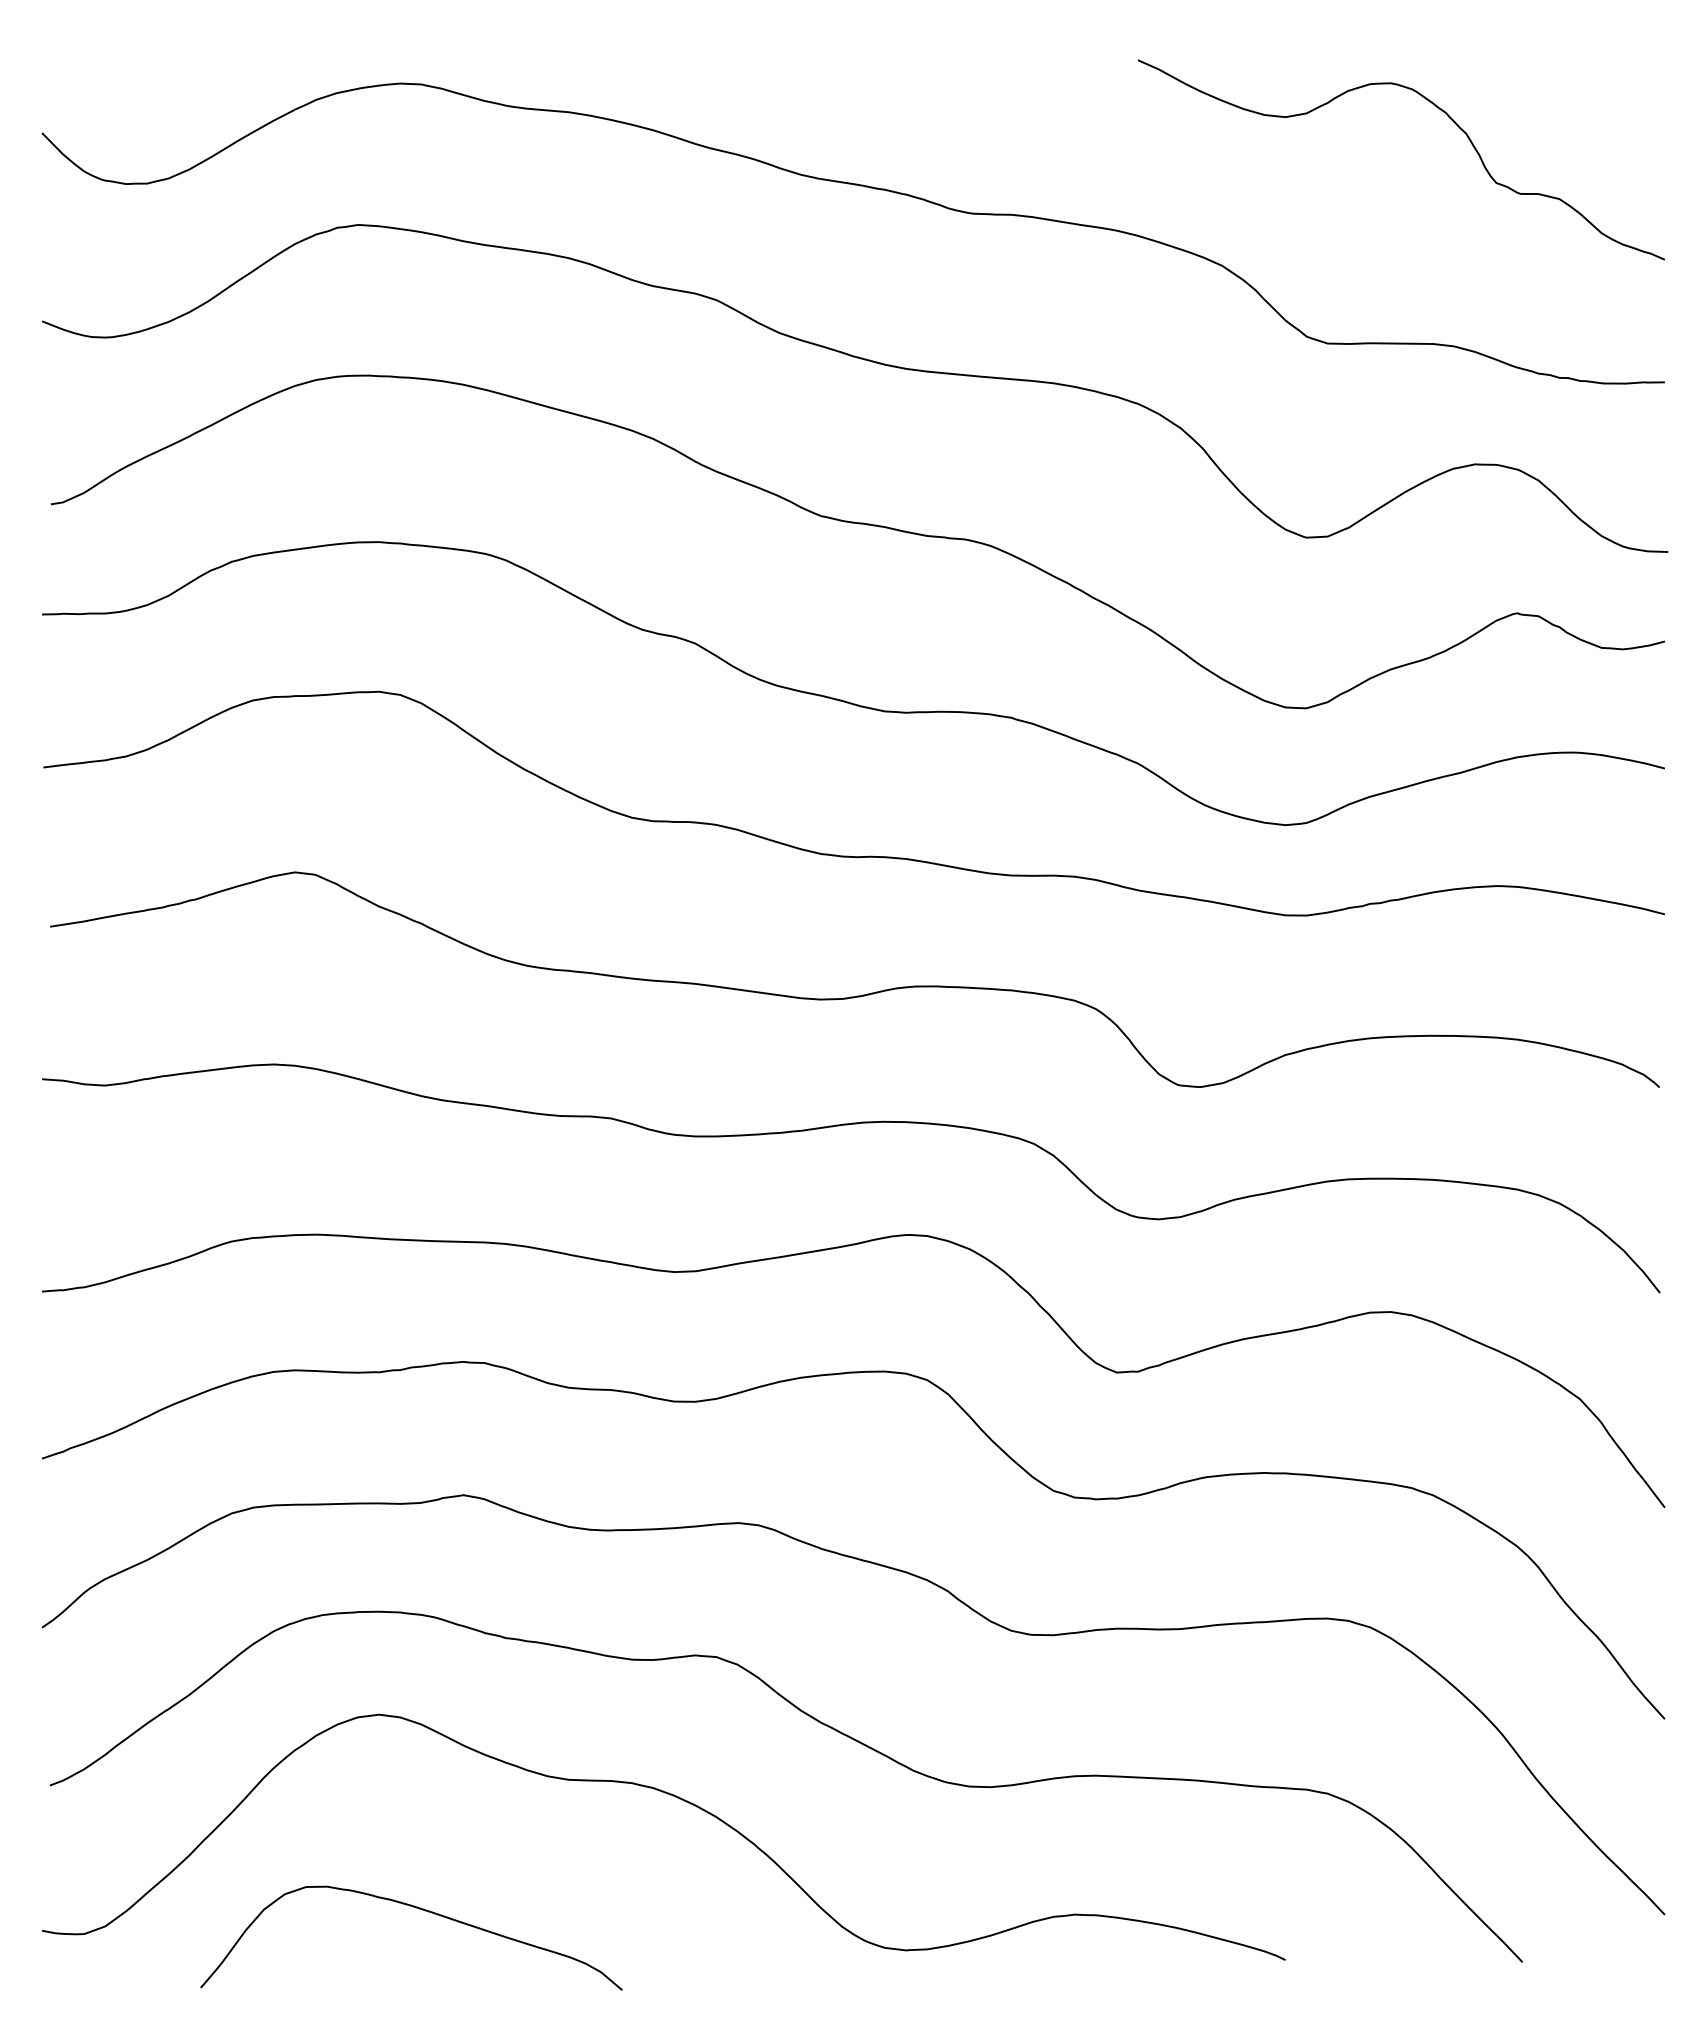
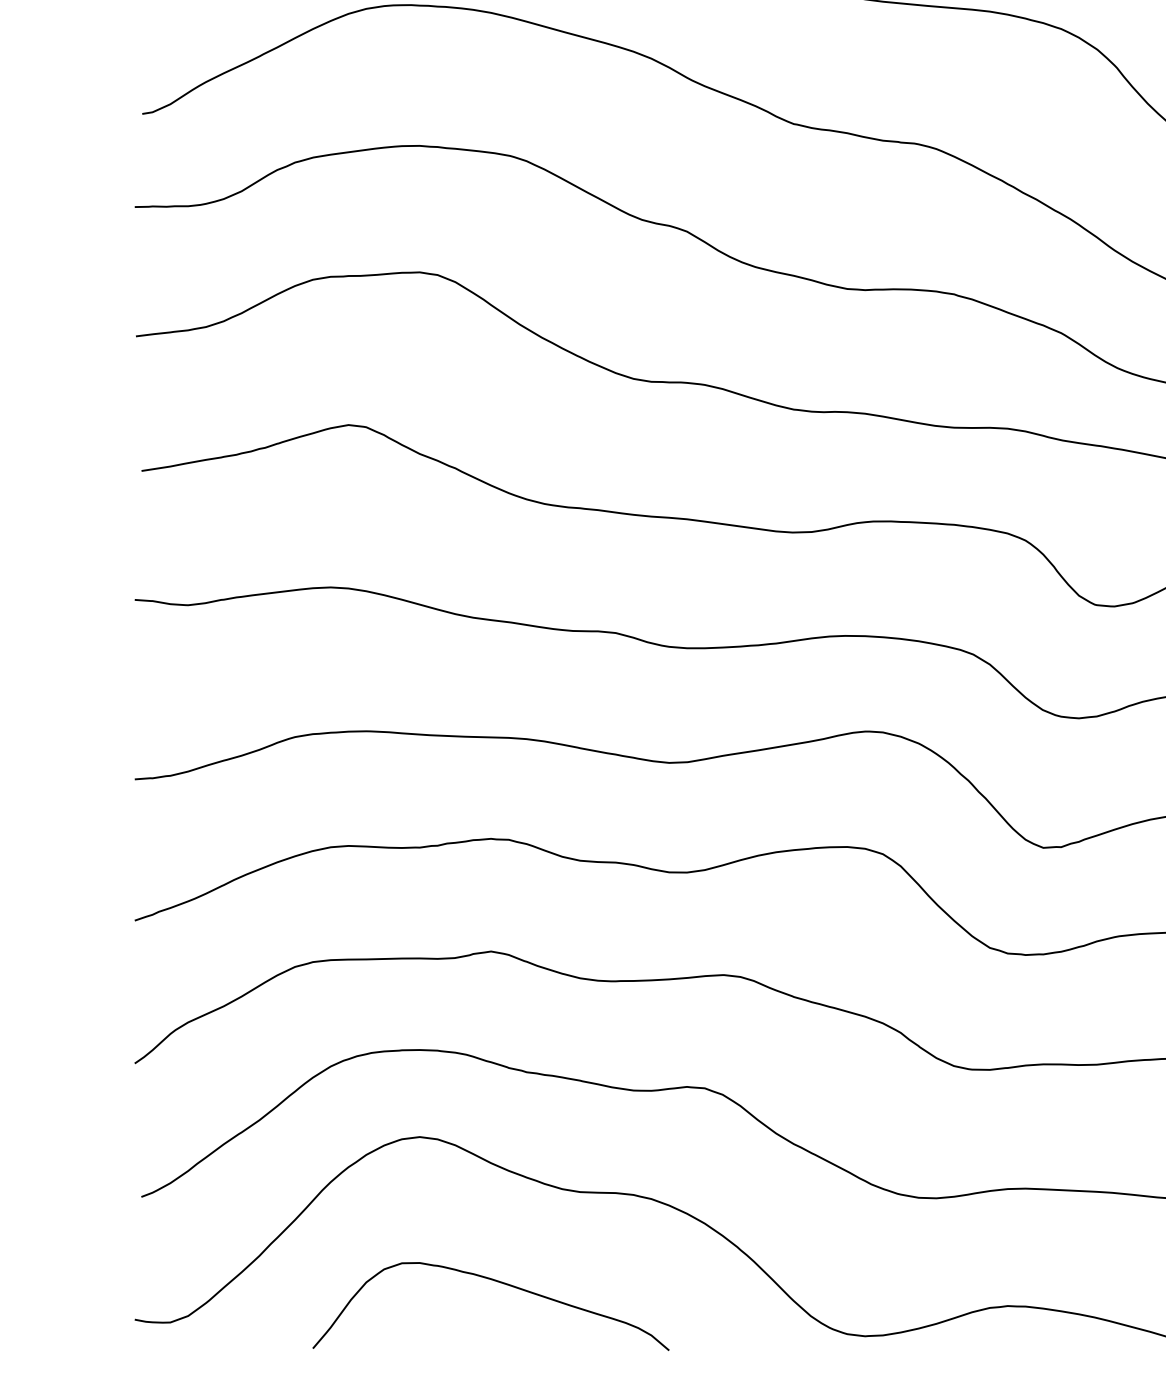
curve: (419, 1909) -> (497, 1282), moved

